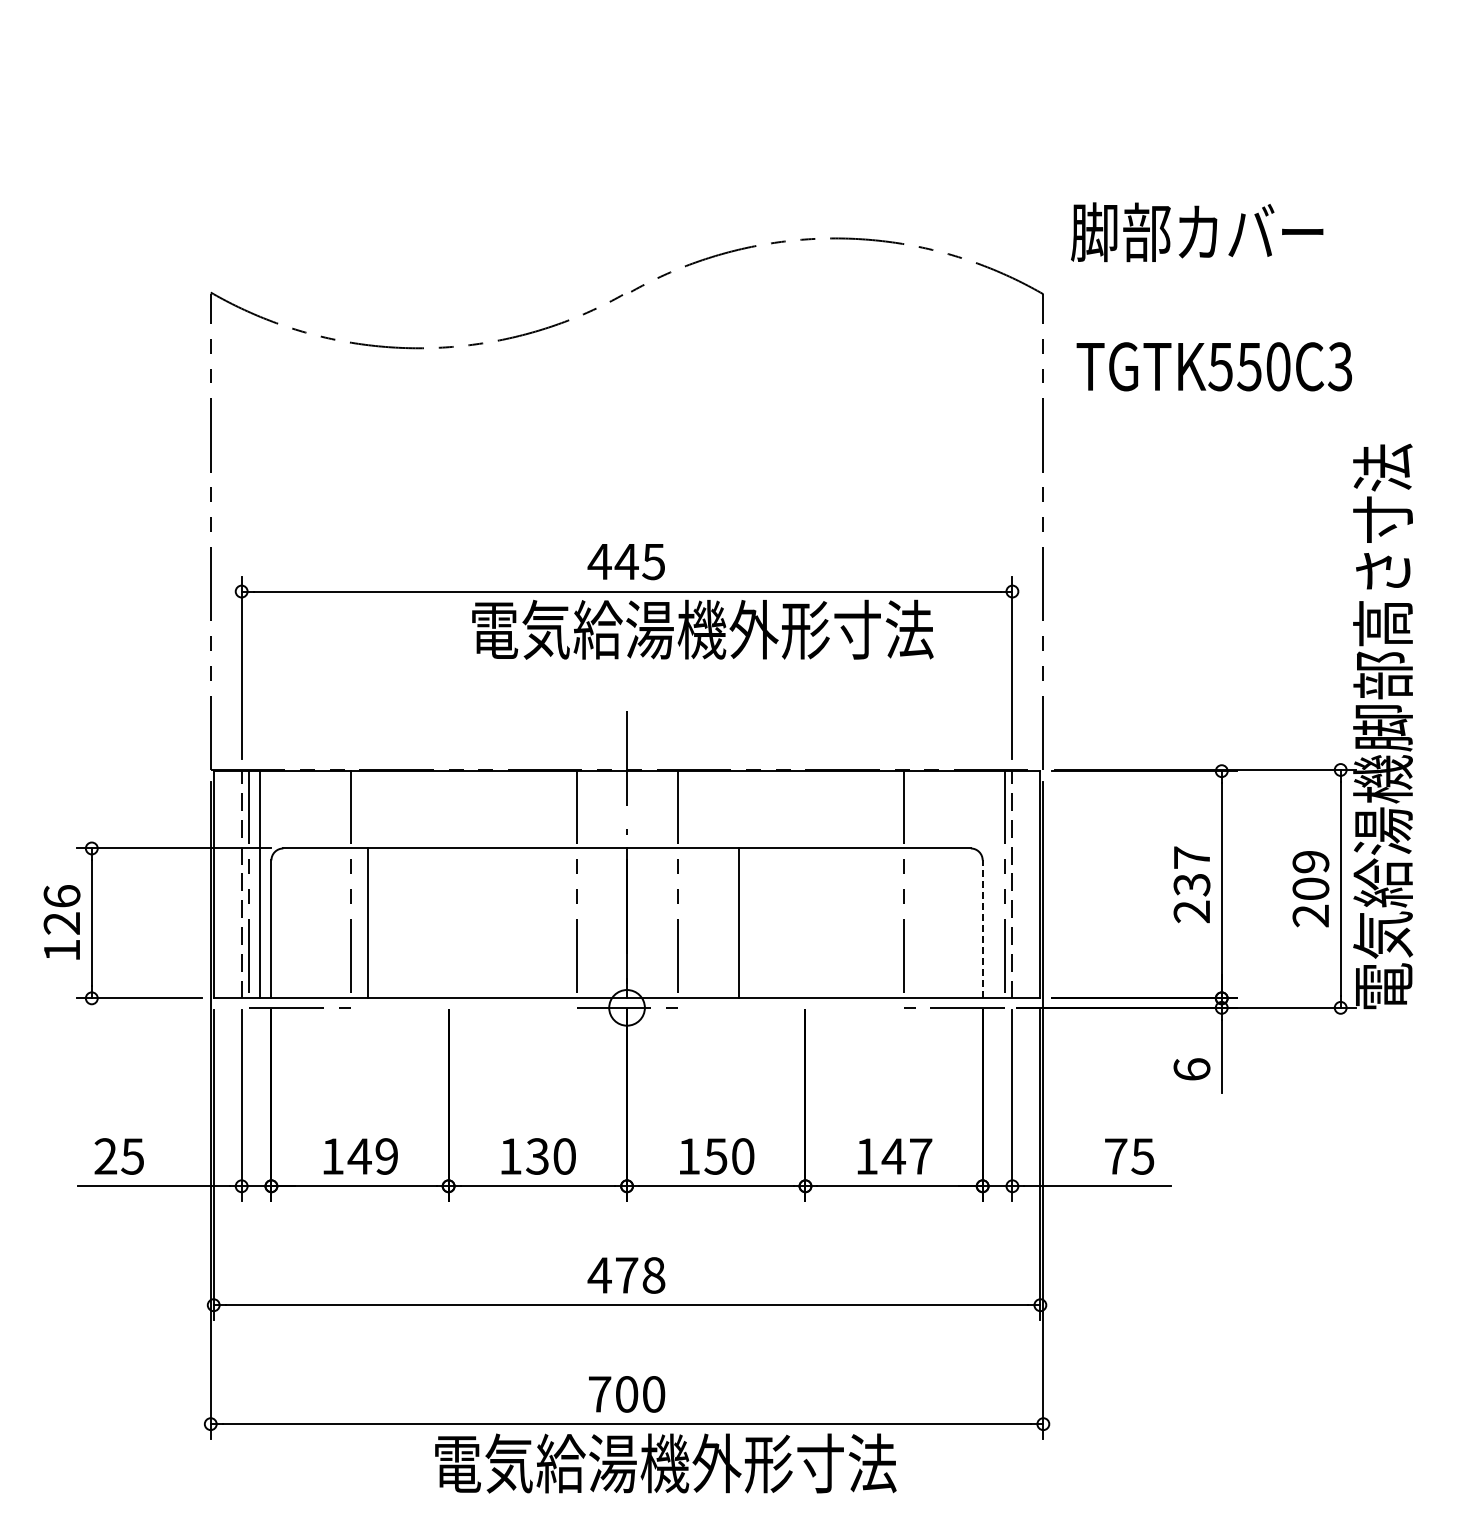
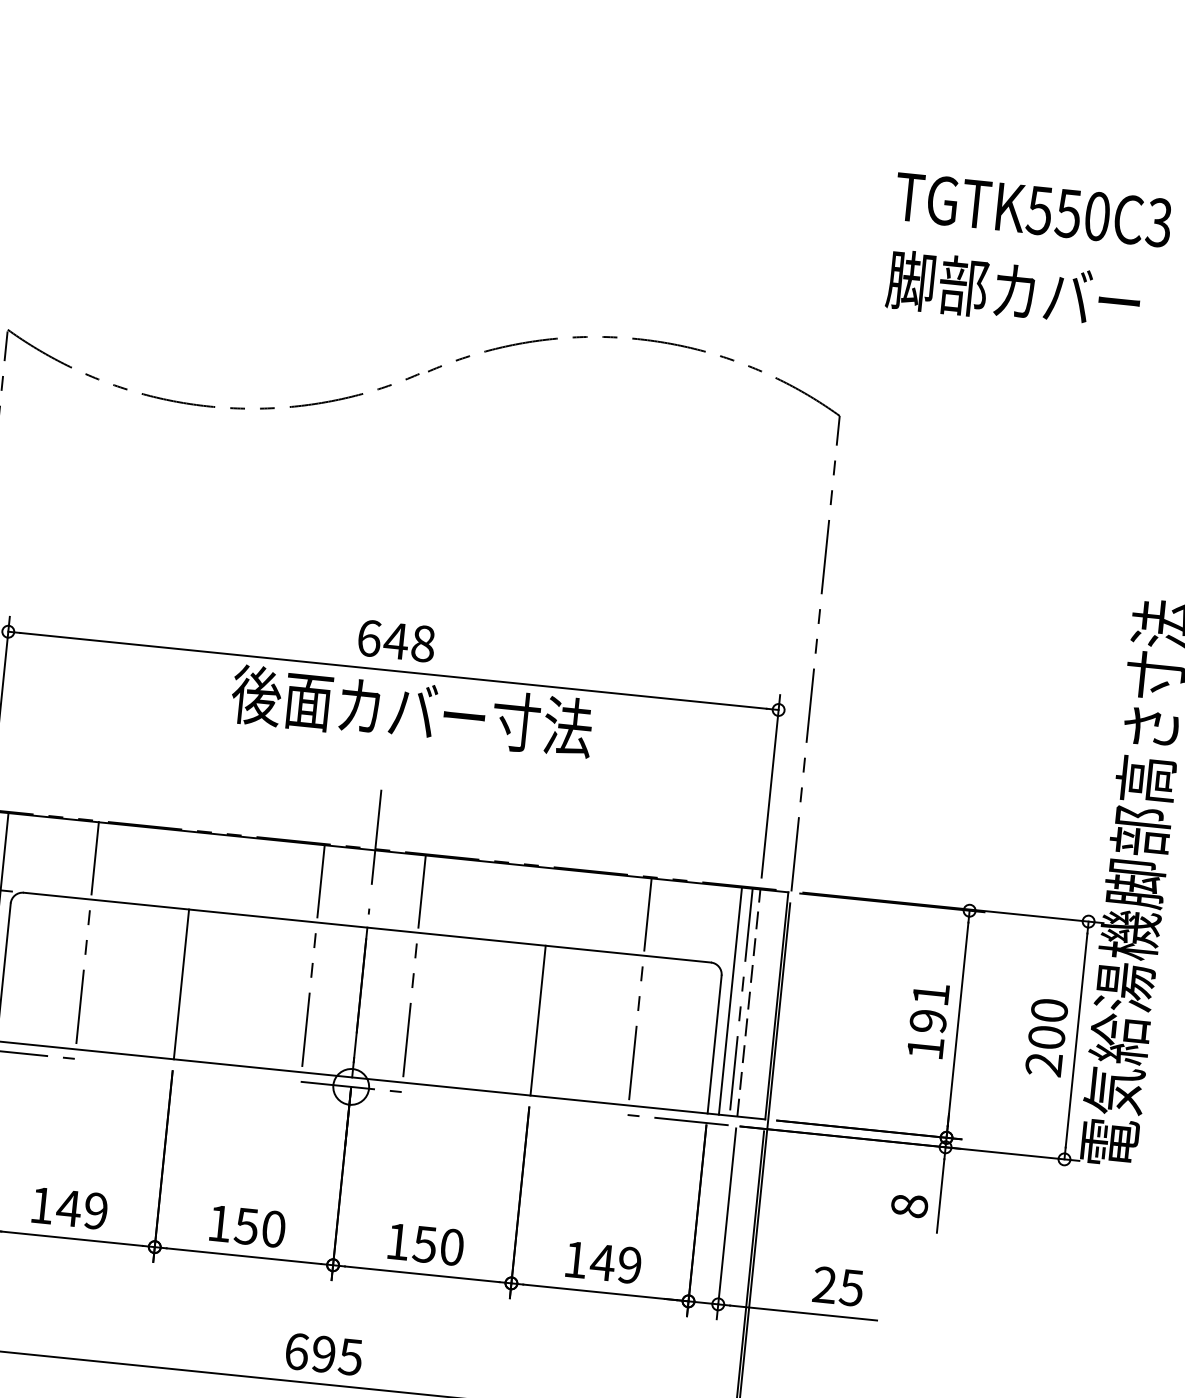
text: (1197, 232) -> (1014, 291), moved
text: (1213, 366) -> (1032, 209), moved
text: (626, 561) -> (395, 640), 445 -> 648
text: (701, 629) -> (464, 716), 電気給湯機外形寸法 -> 後面カバー寸法
text: (1310, 861) -> (1049, 1010), 209 -> 200
line: (993, 884) -> (729, 1000), added
text: (1191, 884) -> (927, 1020), 237 -> 191
line: (367, 923) -> (181, 984), moved
line: (739, 923) -> (538, 1020), moved
line: (982, 929) -> (714, 1044), dashed -> solid
text: (1191, 1069) -> (909, 1205), 6 -> 8
text: (537, 1156) -> (246, 1226), 130 -> 150
text: (920, 1156) -> (629, 1265), 147 -> 149
text: (1115, 1156) -> (824, 1285), 75 -> 25
text: (626, 1275) -> (323, 1354), 478 -> 695

